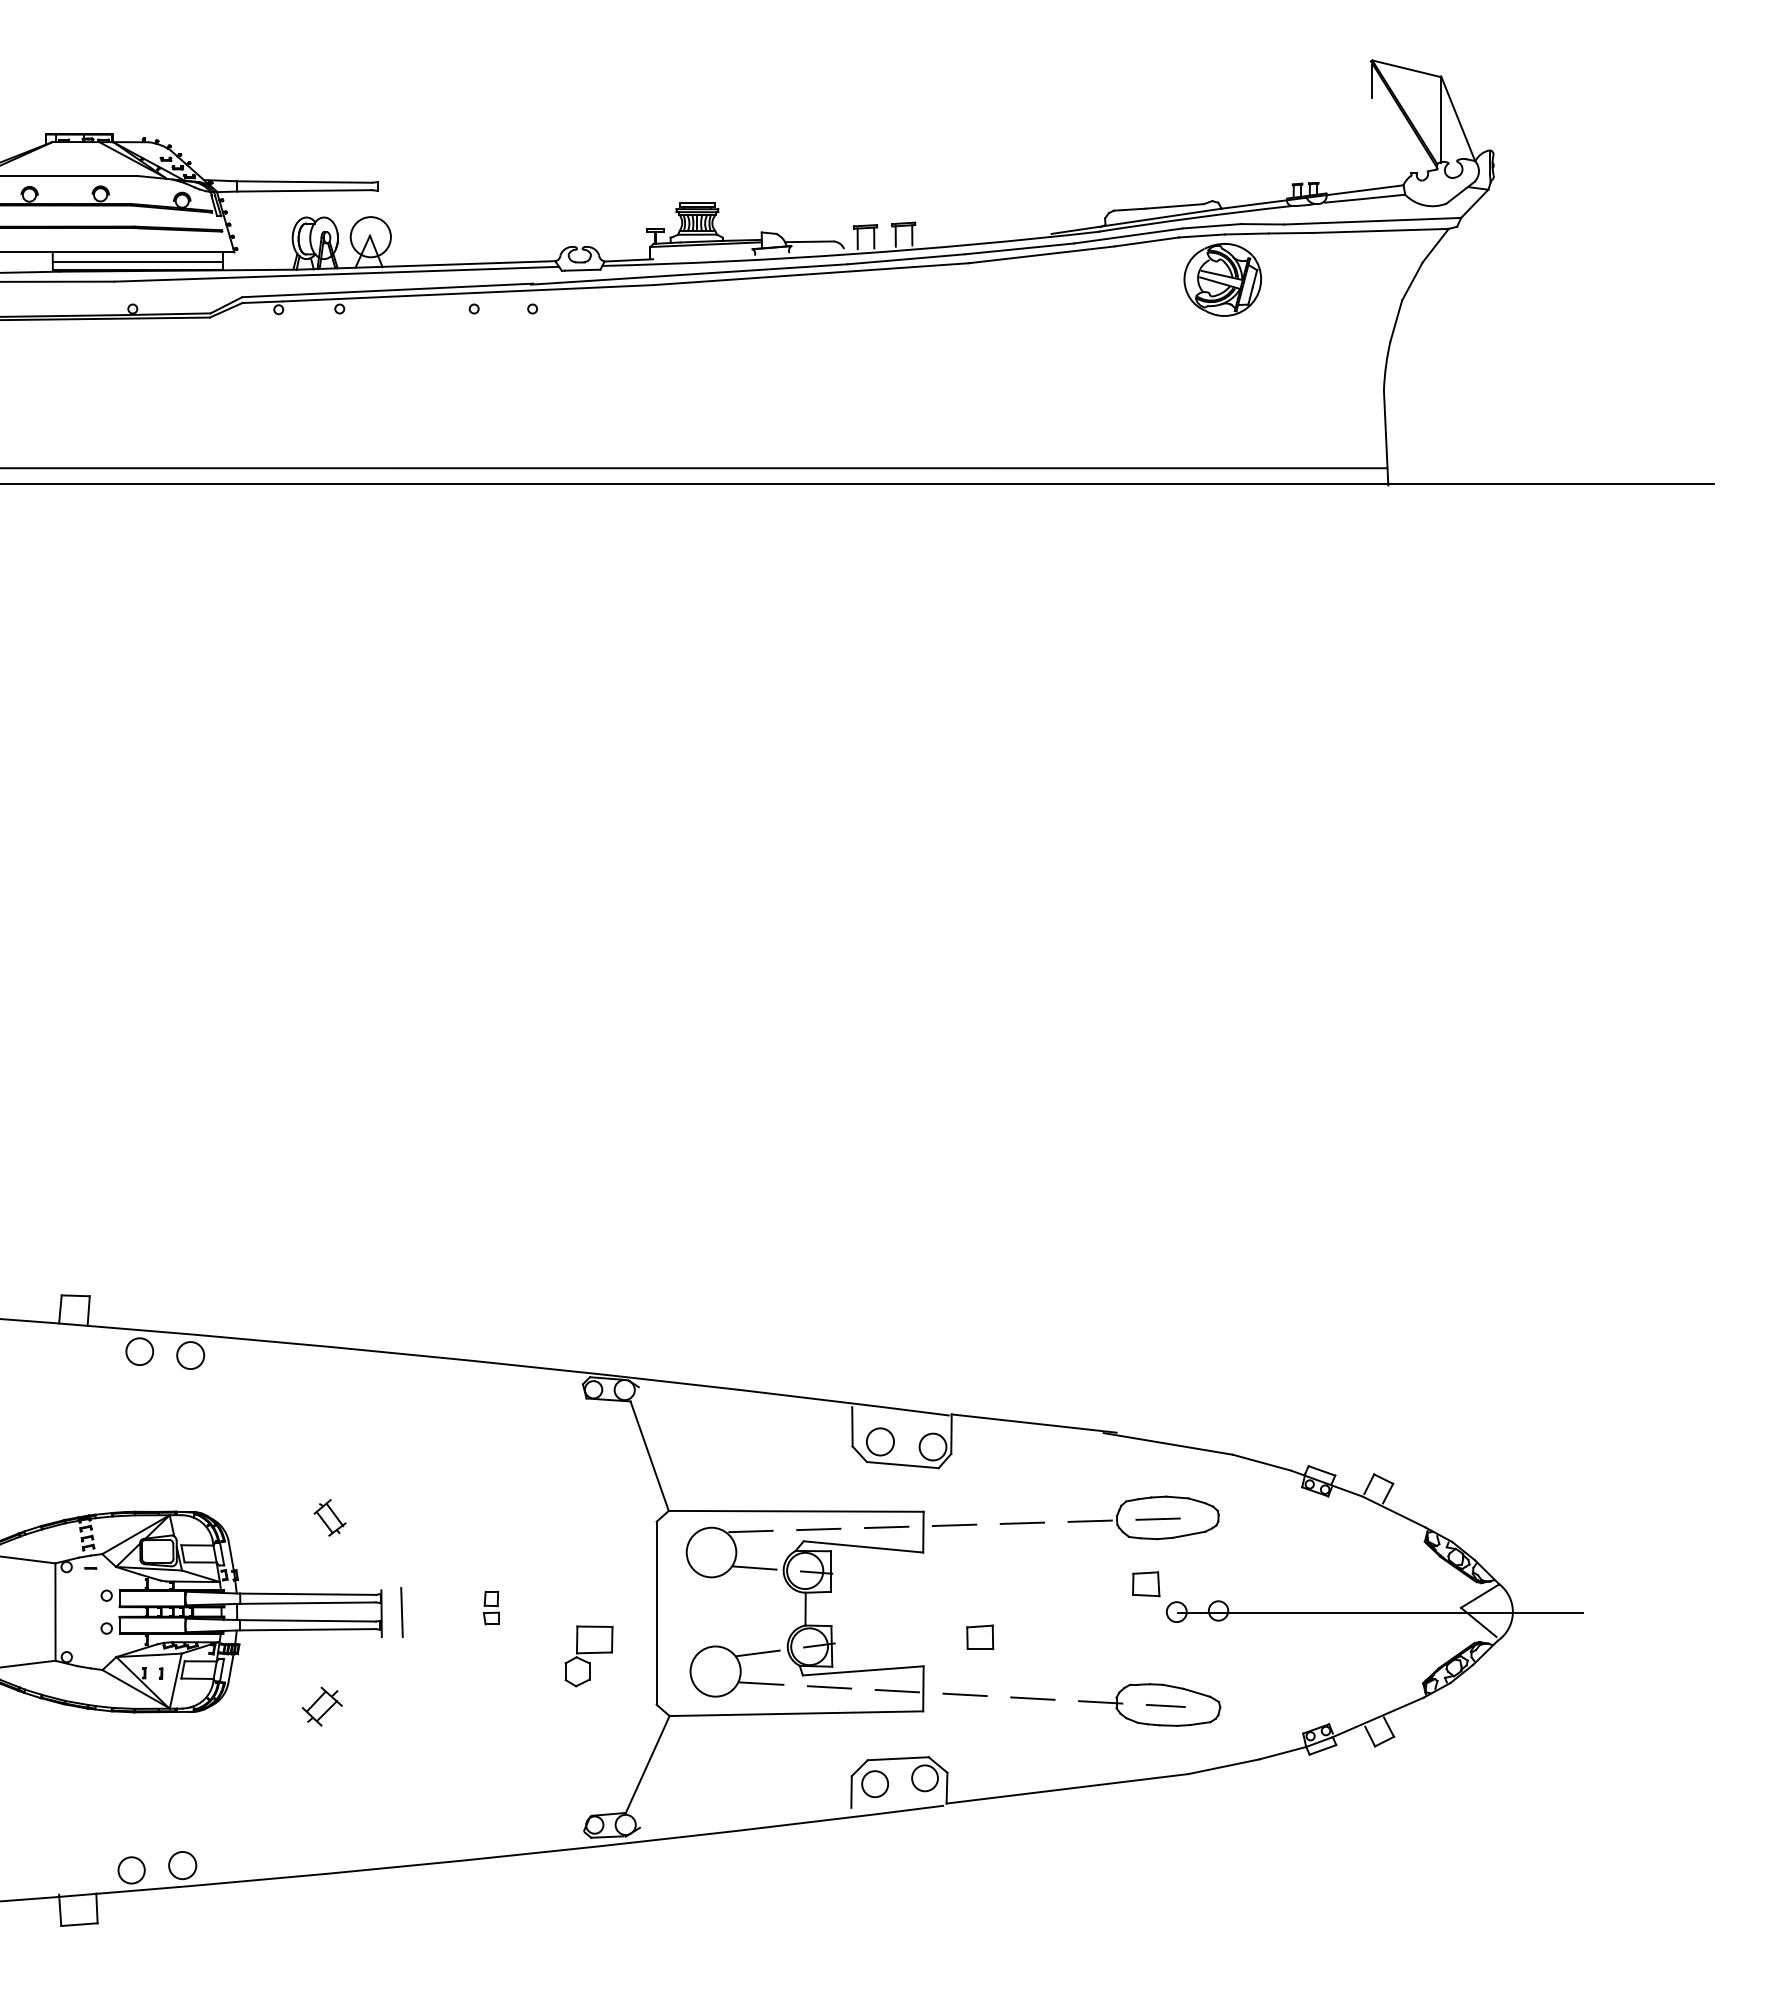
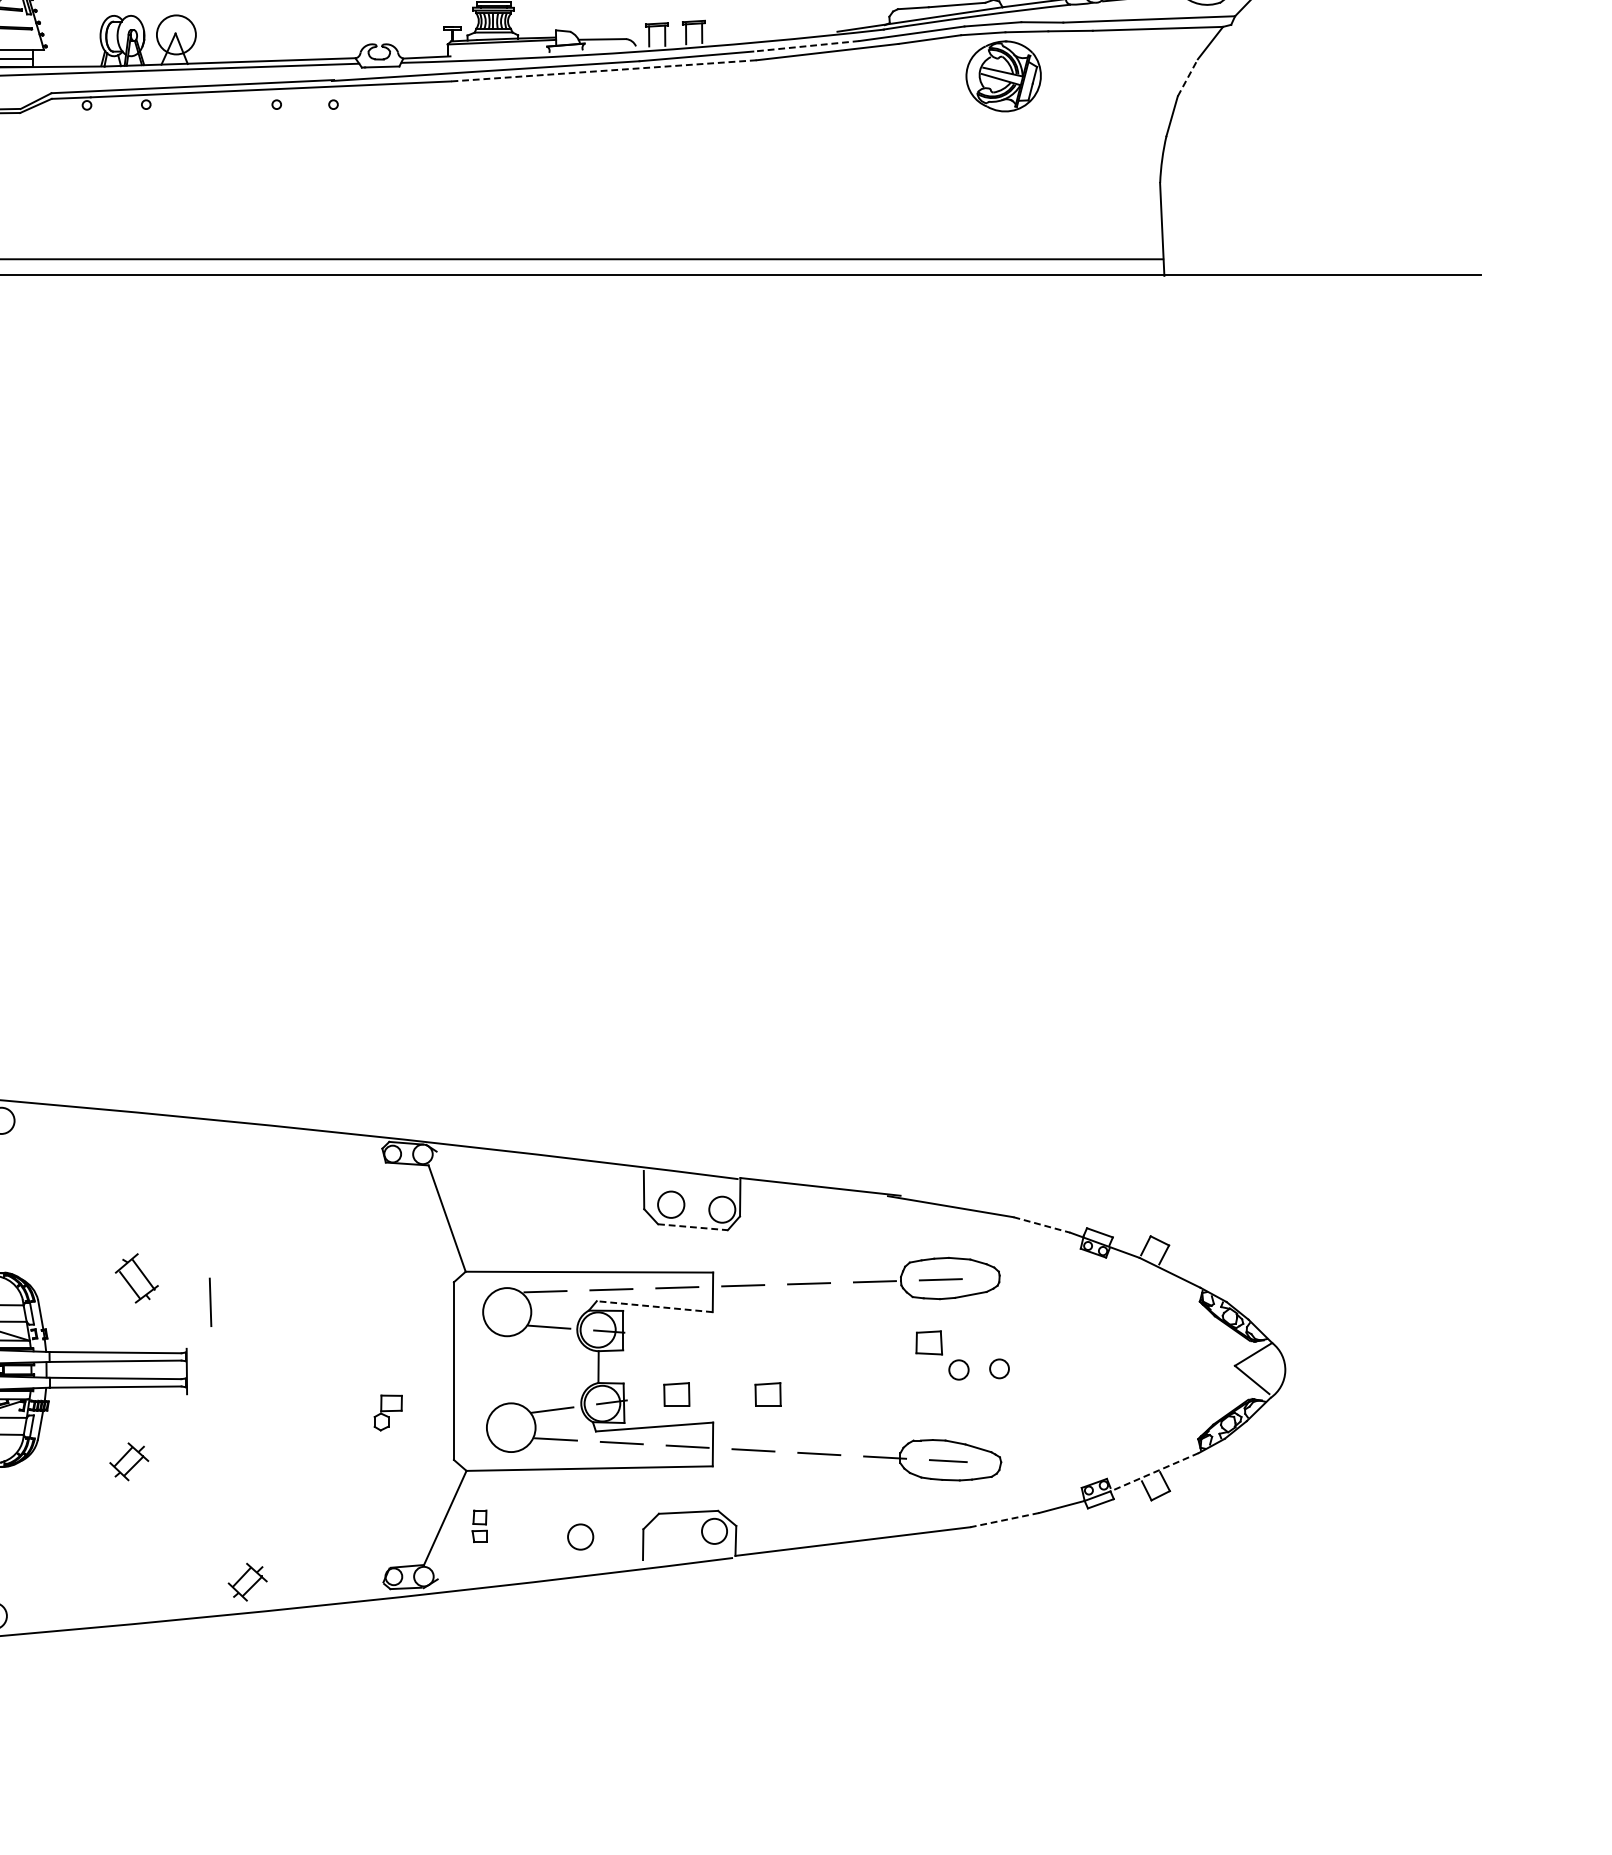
line: (1019, 248) -> (806, 45), solid -> dashed
line: (811, 274) -> (604, 71), solid -> dashed
line: (1412, 281) -> (1187, 77), solid -> dashed
line: (1262, 1462) -> (1042, 1224), solid -> dashed
line: (903, 1465) -> (693, 1227), solid -> dashed
part: (329, 1517) -> (136, 1278), size x1.4
line: (863, 1546) -> (654, 1306), solid -> dashed
part: (490, 1608) -> (479, 1526), moved
line: (401, 1612) -> (210, 1302), moved
line: (1379, 1612) -> (1155, 1370), removed
part: (886, 1636) -> (677, 1393), added
part: (588, 1656) -> (387, 1413), size x0.6
line: (1378, 1717) -> (1154, 1472), solid -> dashed
line: (1223, 1766) -> (1004, 1519), solid -> dashed
circle: (875, 1784) -> (580, 1537), moved
part: (443, 1830) -> (246, 1582), added

